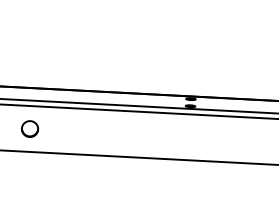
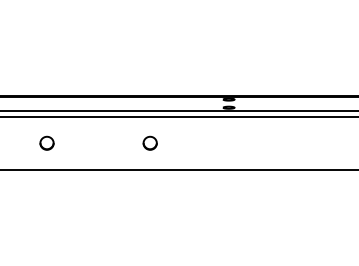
part: (29, 128) -> (46, 142), size x0.71
part: (119, 132) -> (149, 142), added

